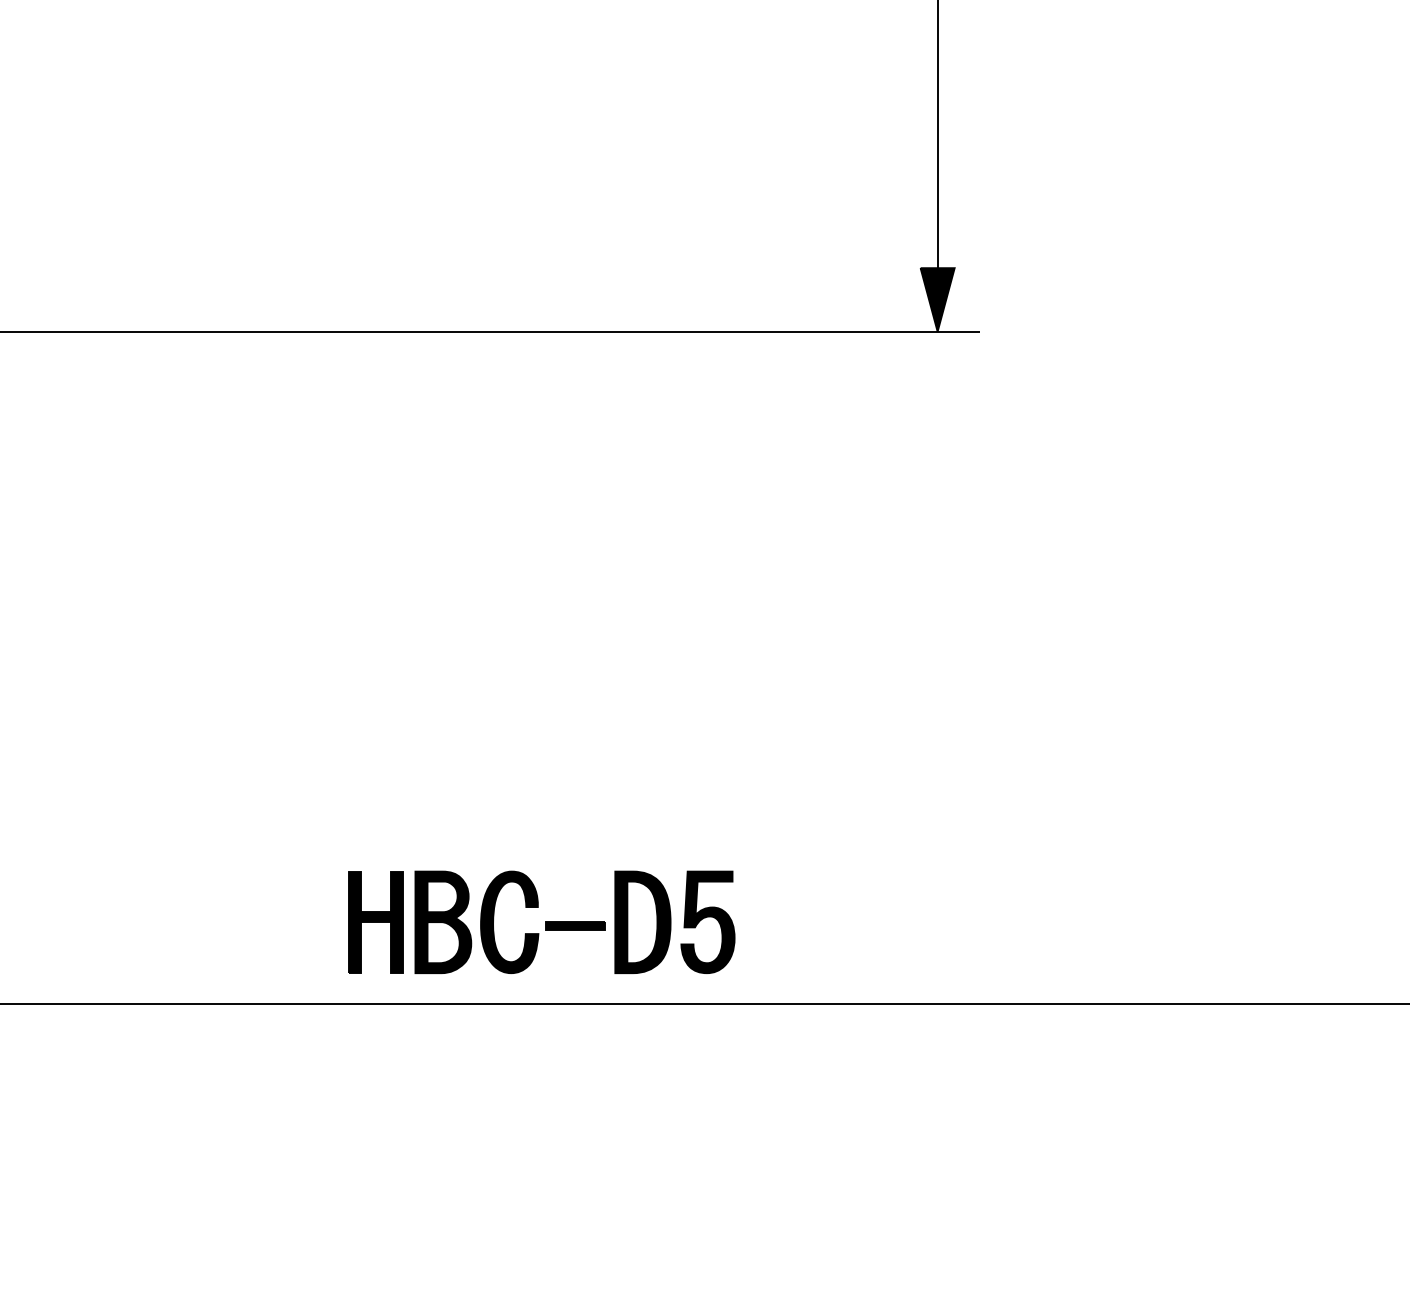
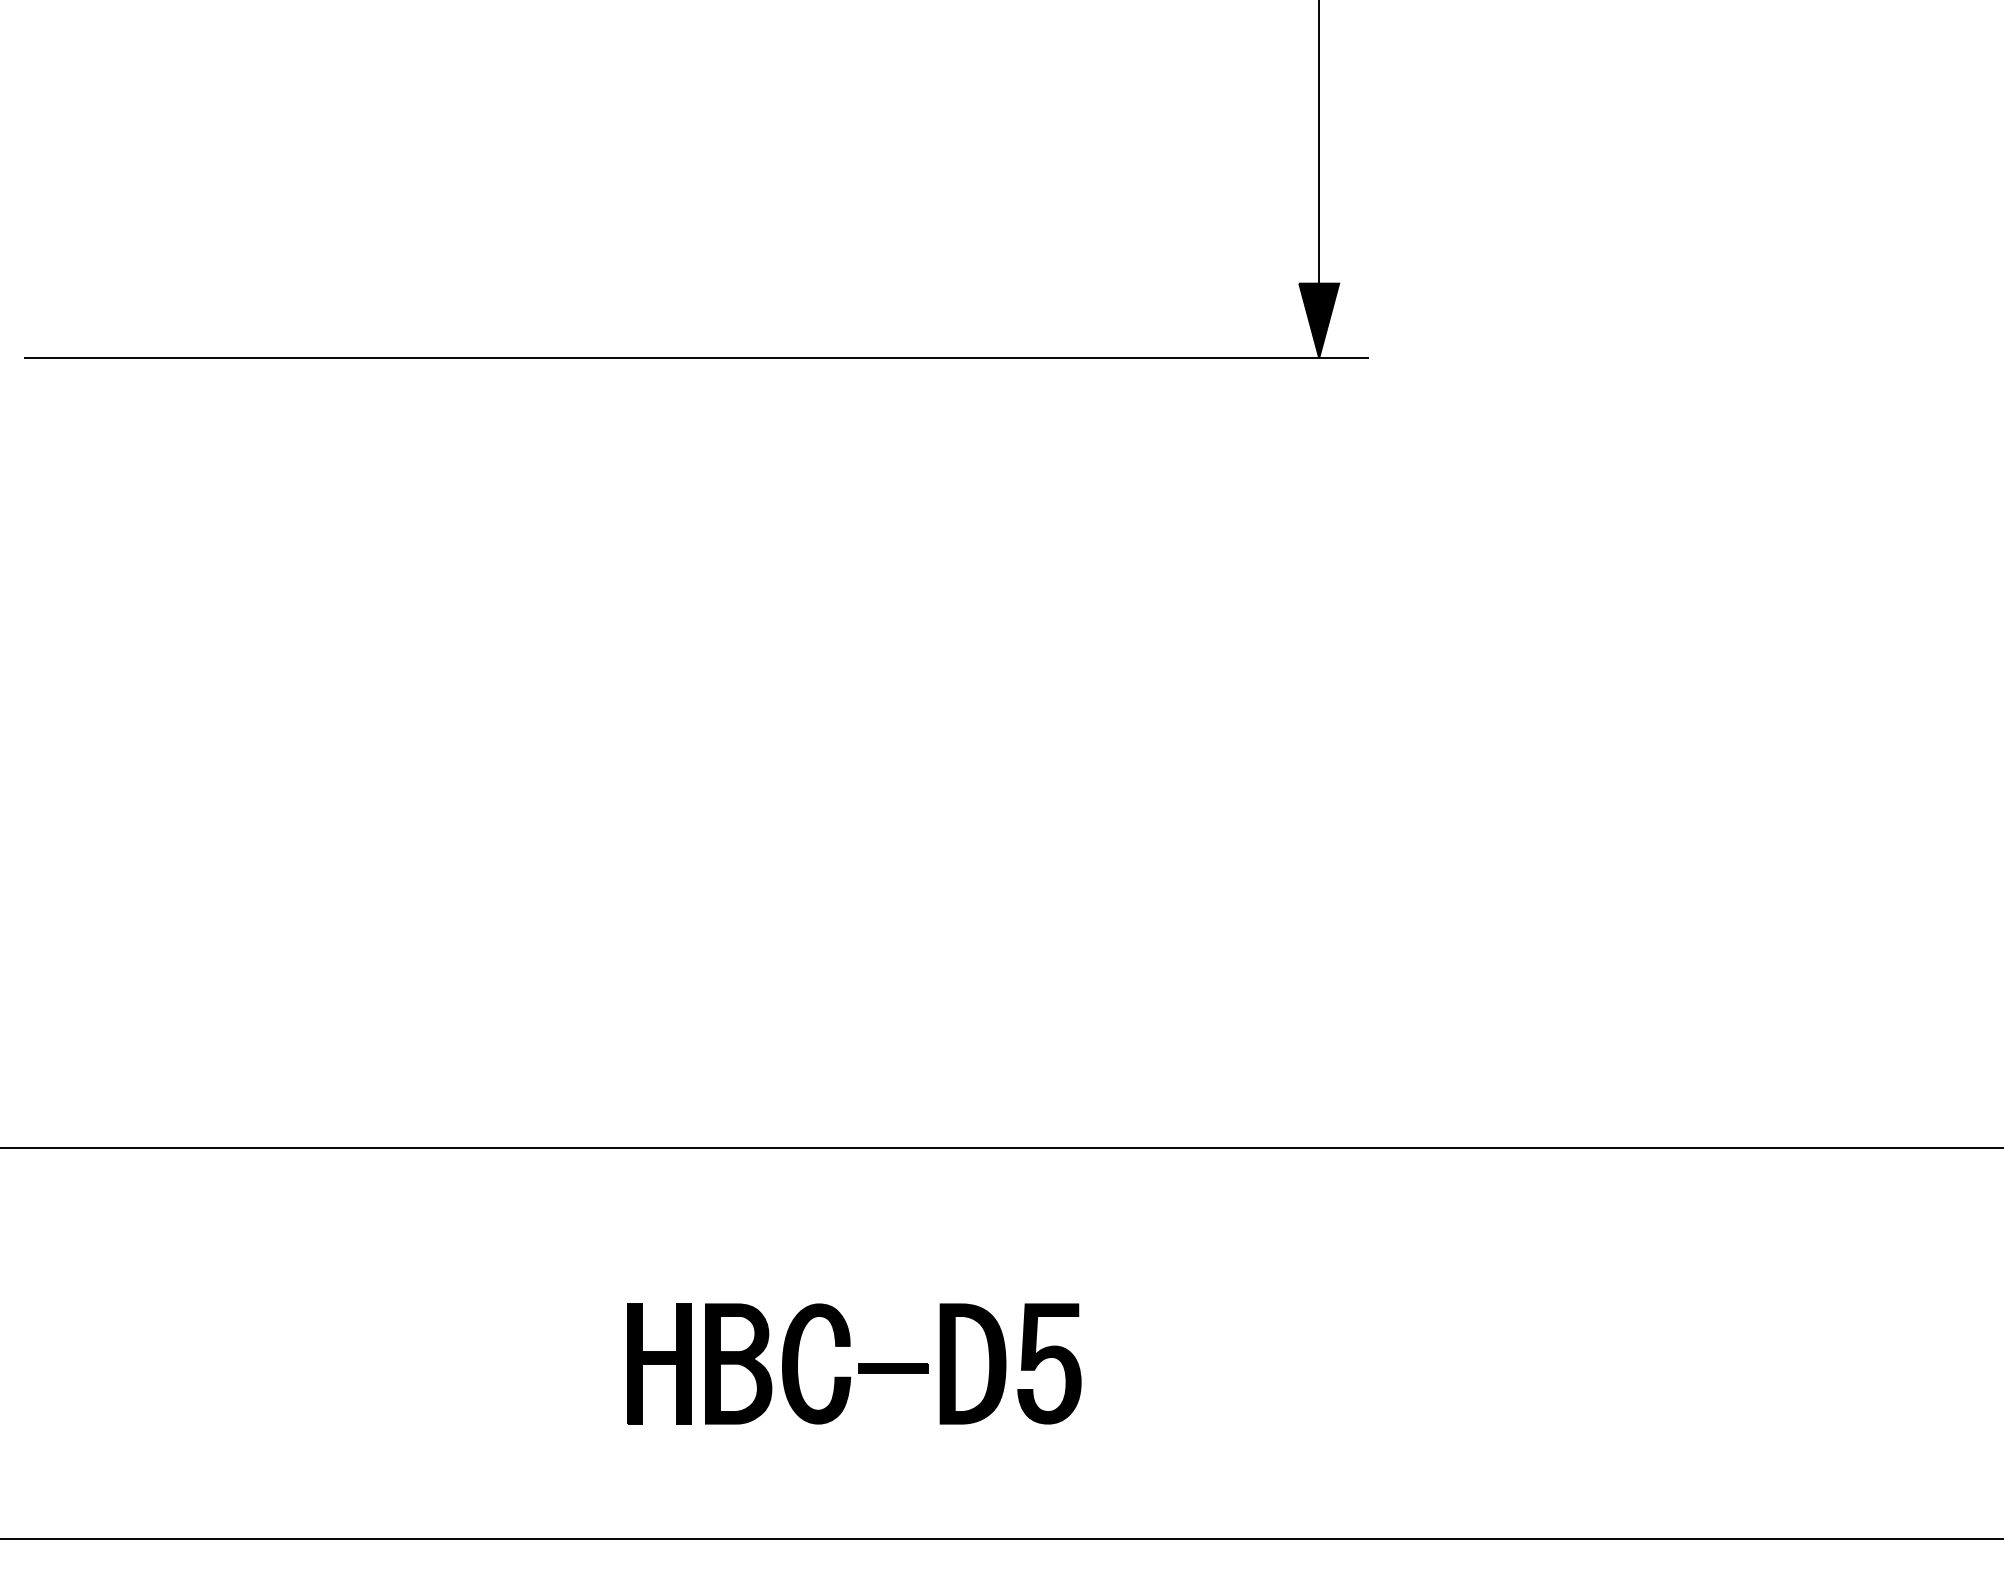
part: (541, 921) -> (854, 1363), moved

